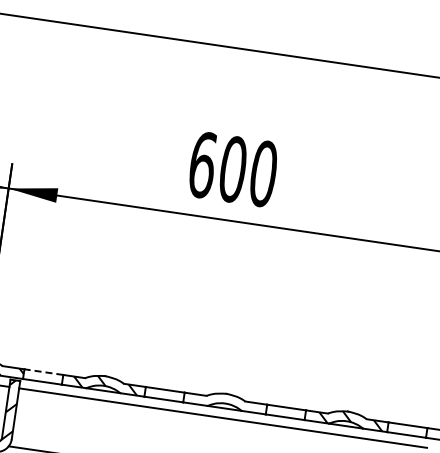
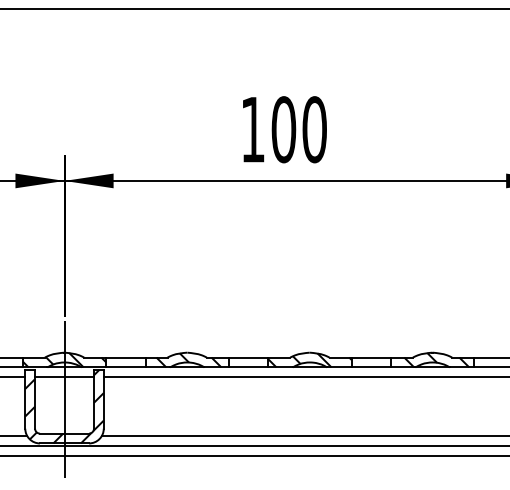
text: (203, 164) -> (253, 129), 600 -> 100
line: (43, 371) -> (125, 357), dashed -> solid
hatch: (225, 401) -> (309, 360), added

